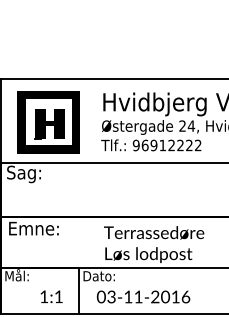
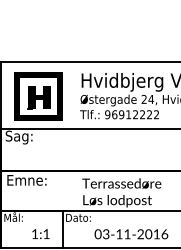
text: (143, 297) -> (131, 234), moved

